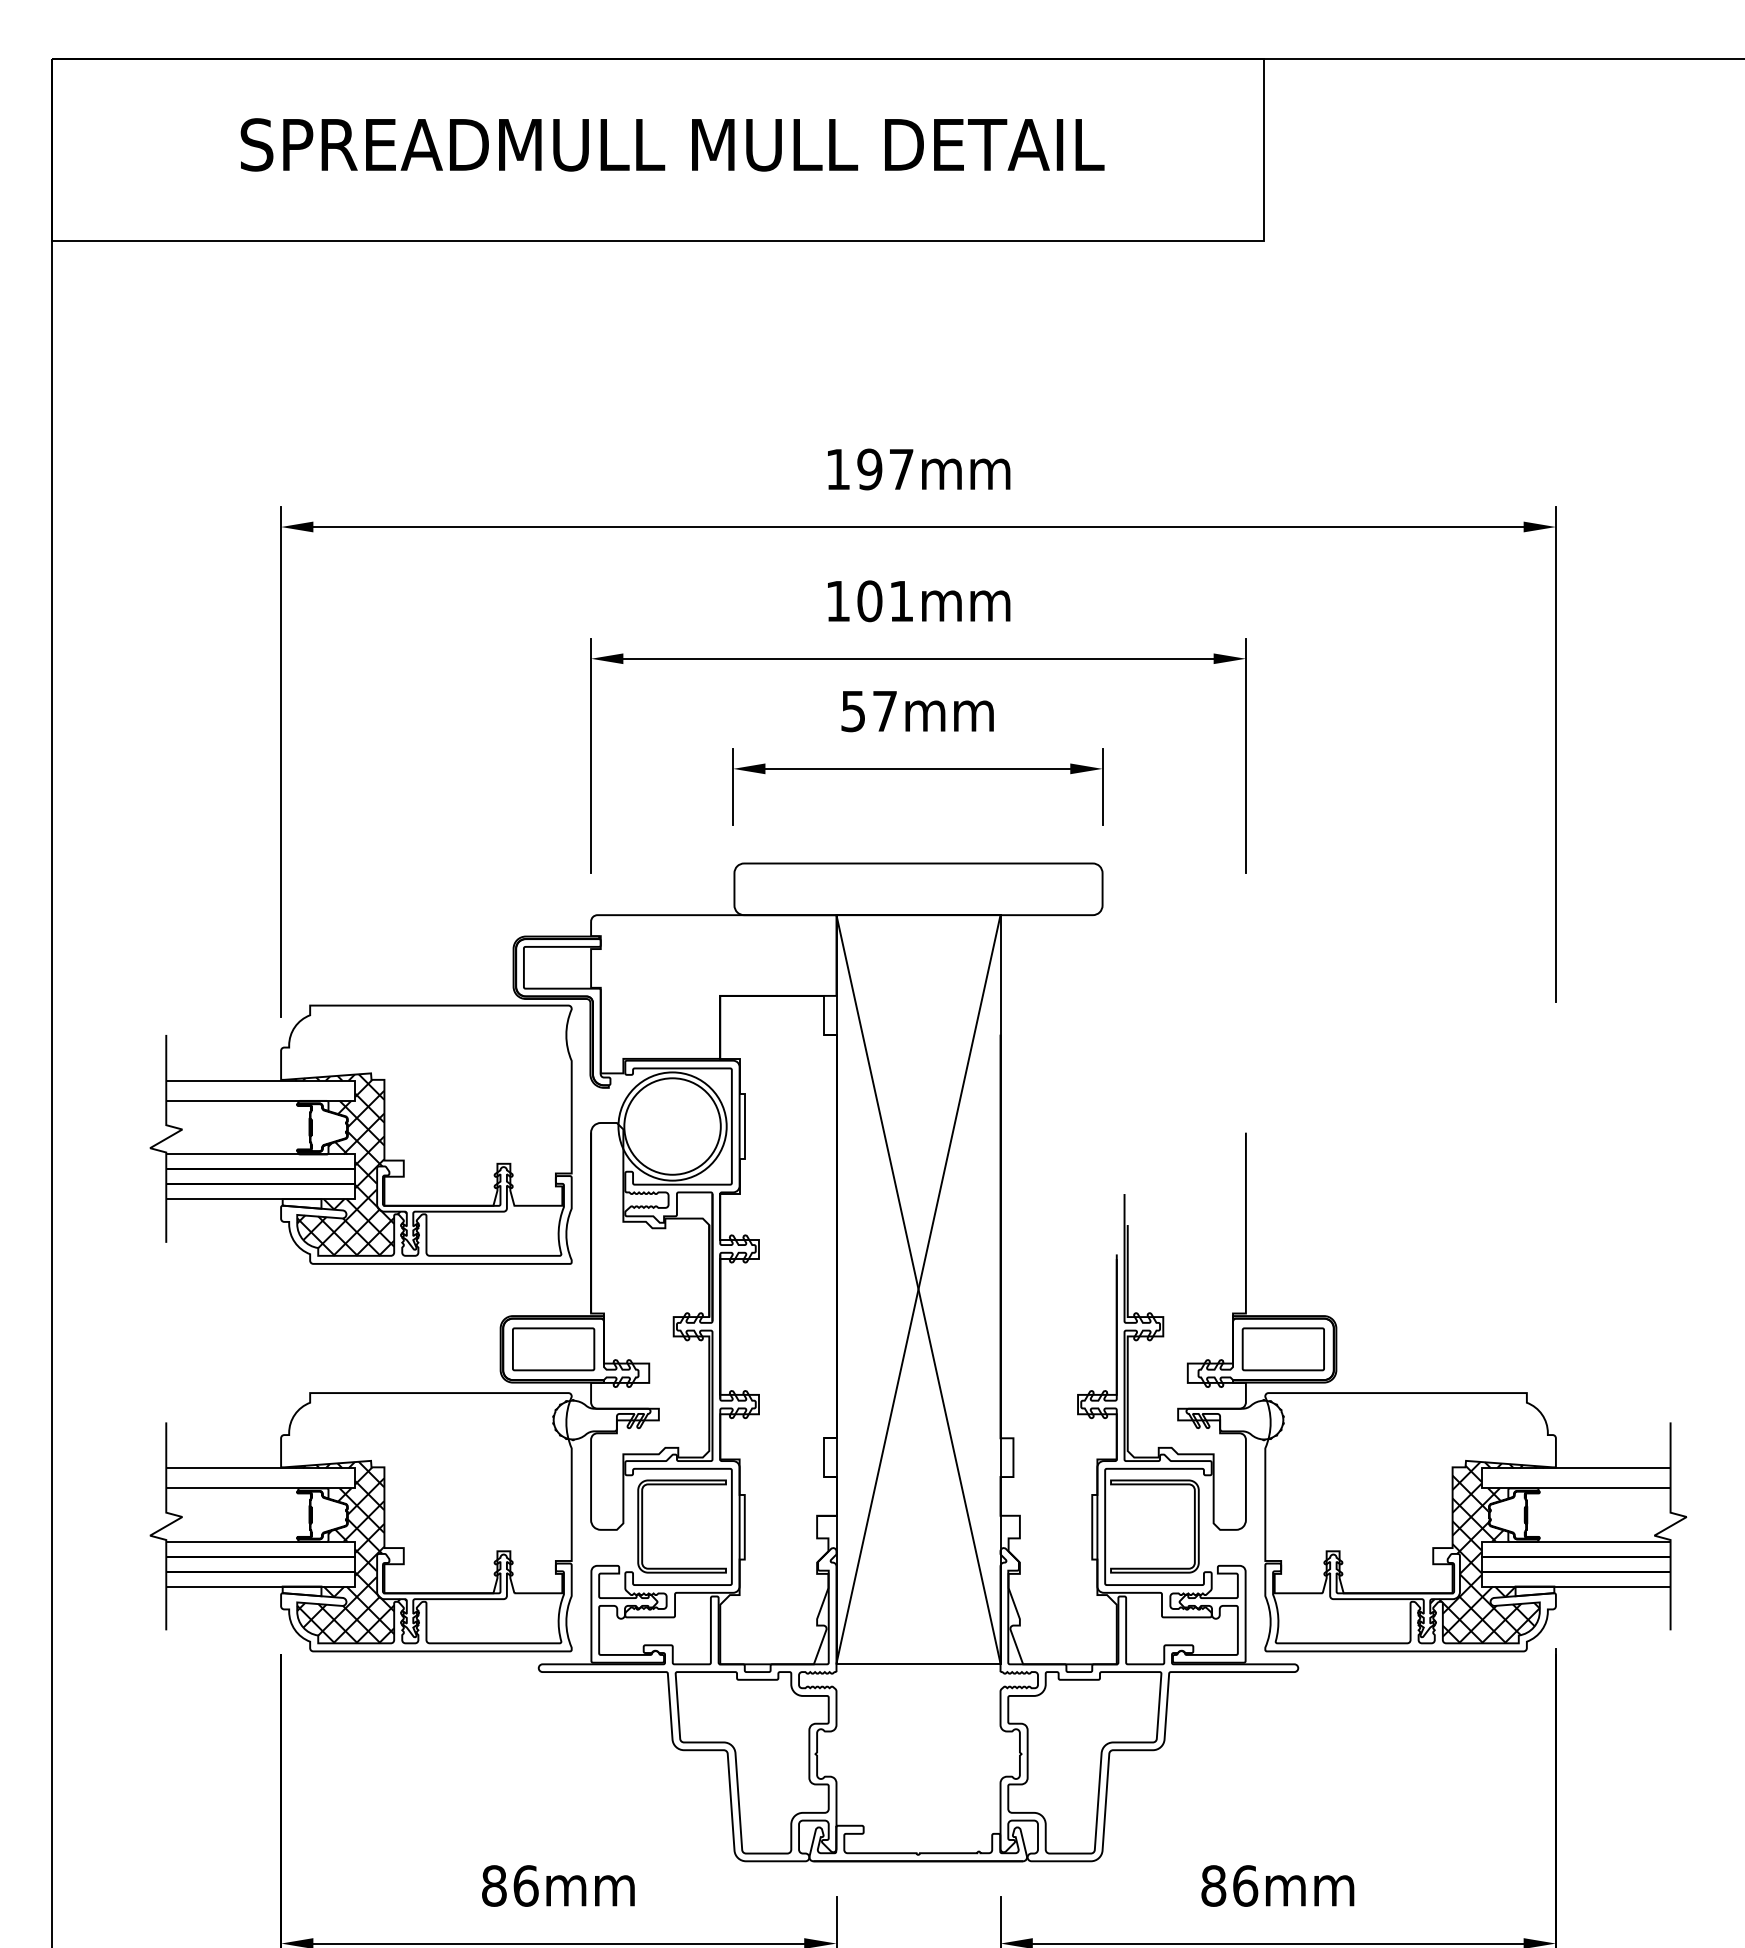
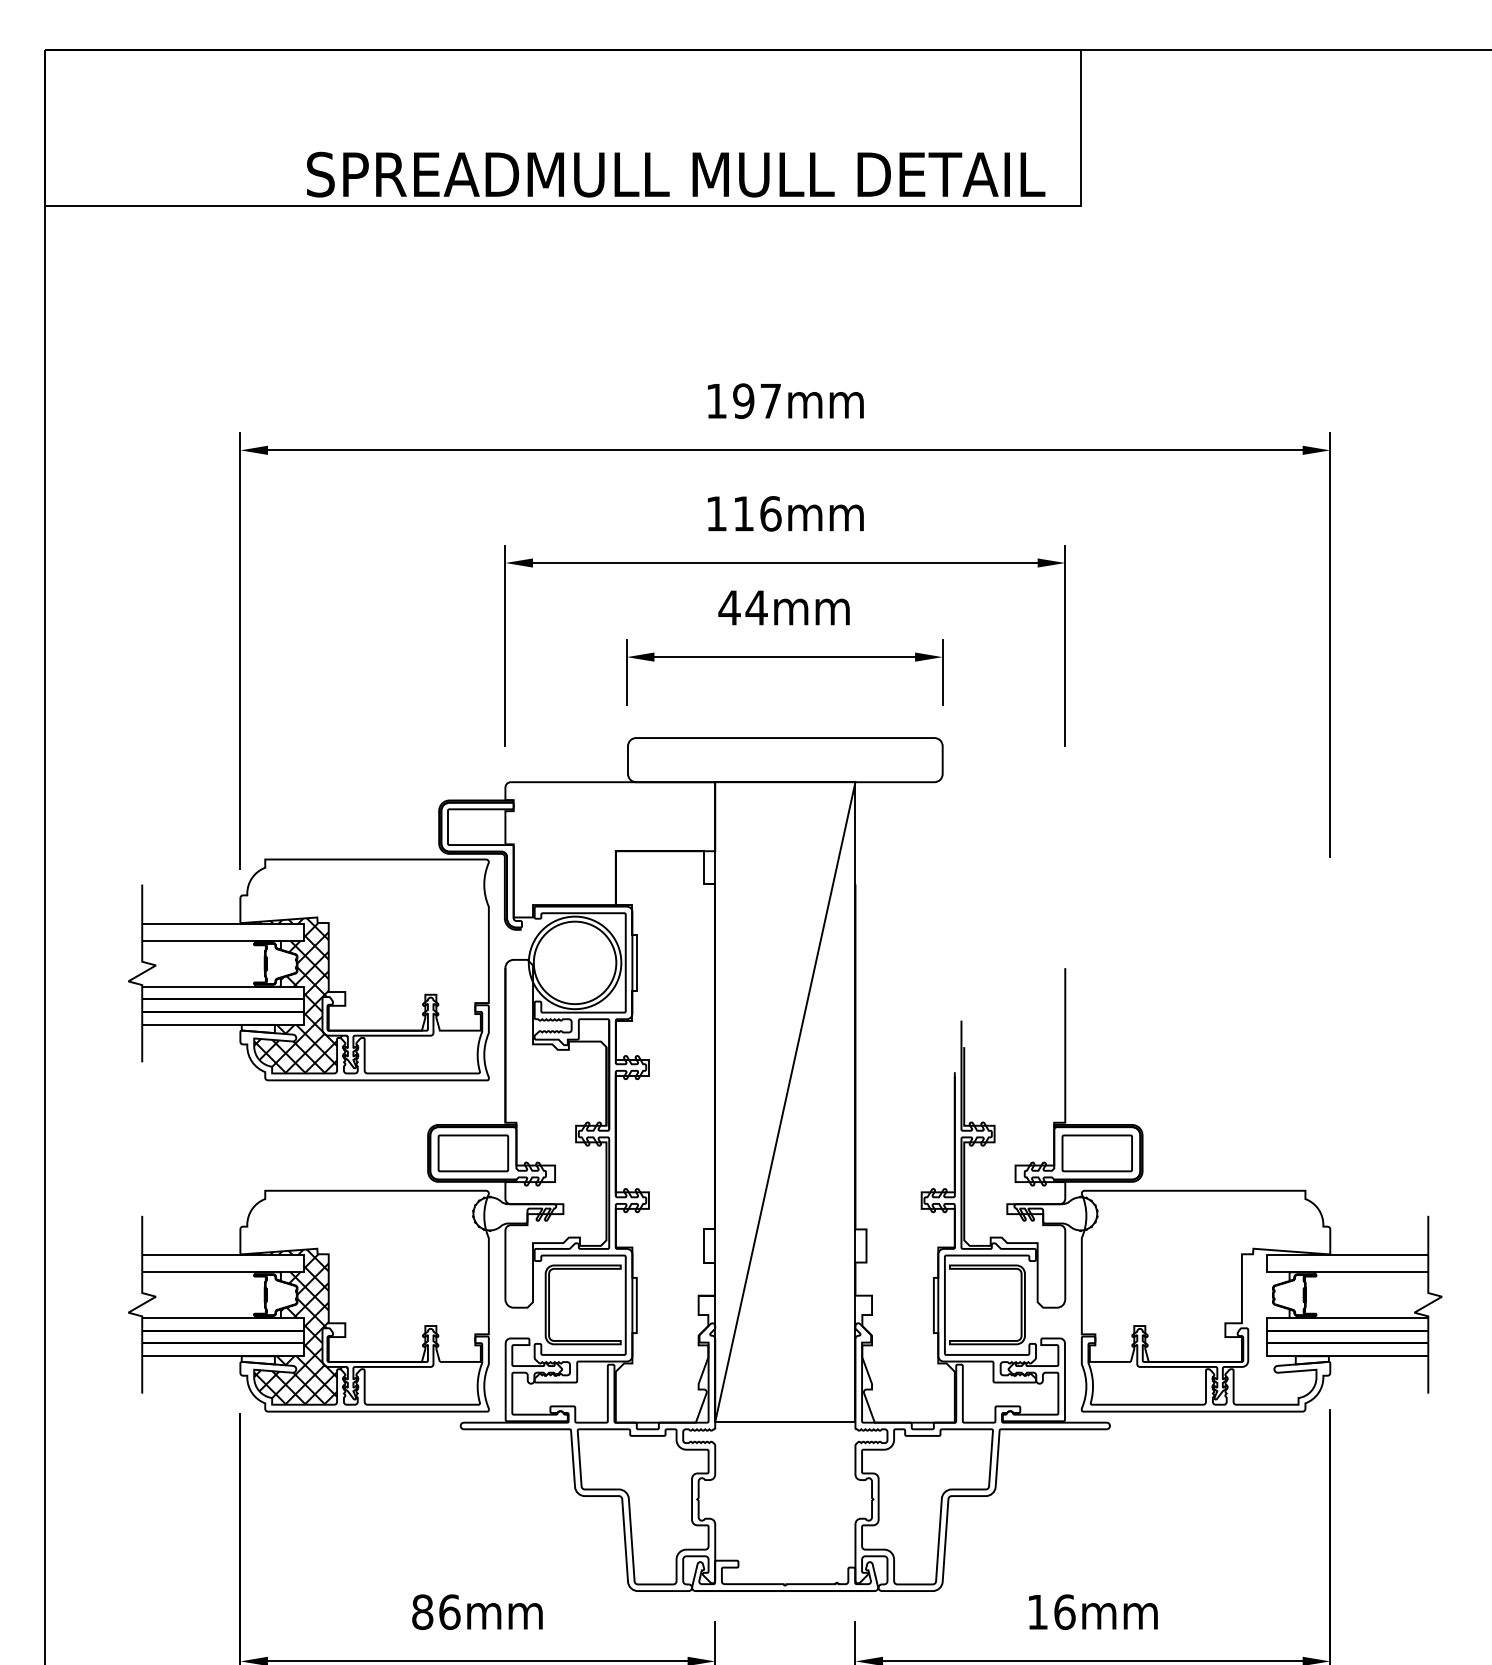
text: (673, 144) -> (676, 174), moved
text: (885, 600) -> (757, 513), 101mm -> 116mm
text: (868, 710) -> (742, 607), 57mm -> 44mm
line: (918, 1289) -> (785, 1102), removed
hatch: (1487, 1551) -> (1271, 1326), removed
text: (1213, 1886) -> (1037, 1612), 86mm -> 16mm

